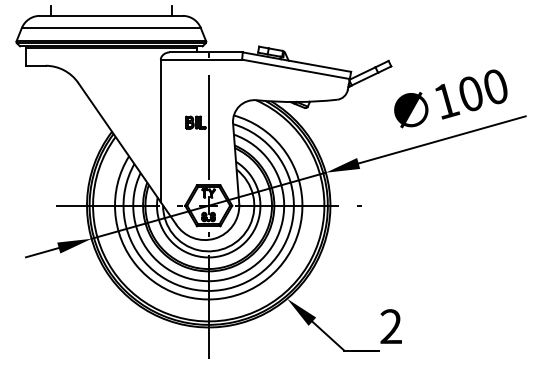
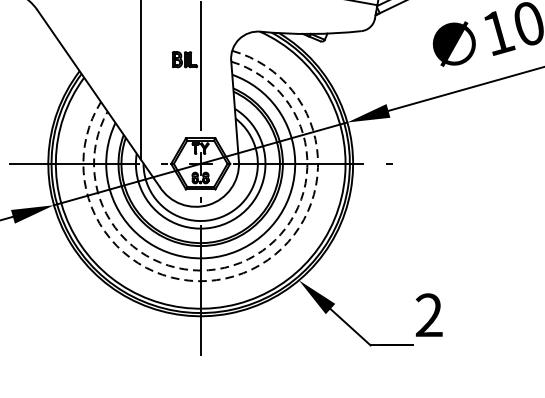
arc: (240, 284) -> (240, 262), solid -> dashed
arc: (242, 293) -> (243, 273), solid -> dashed

